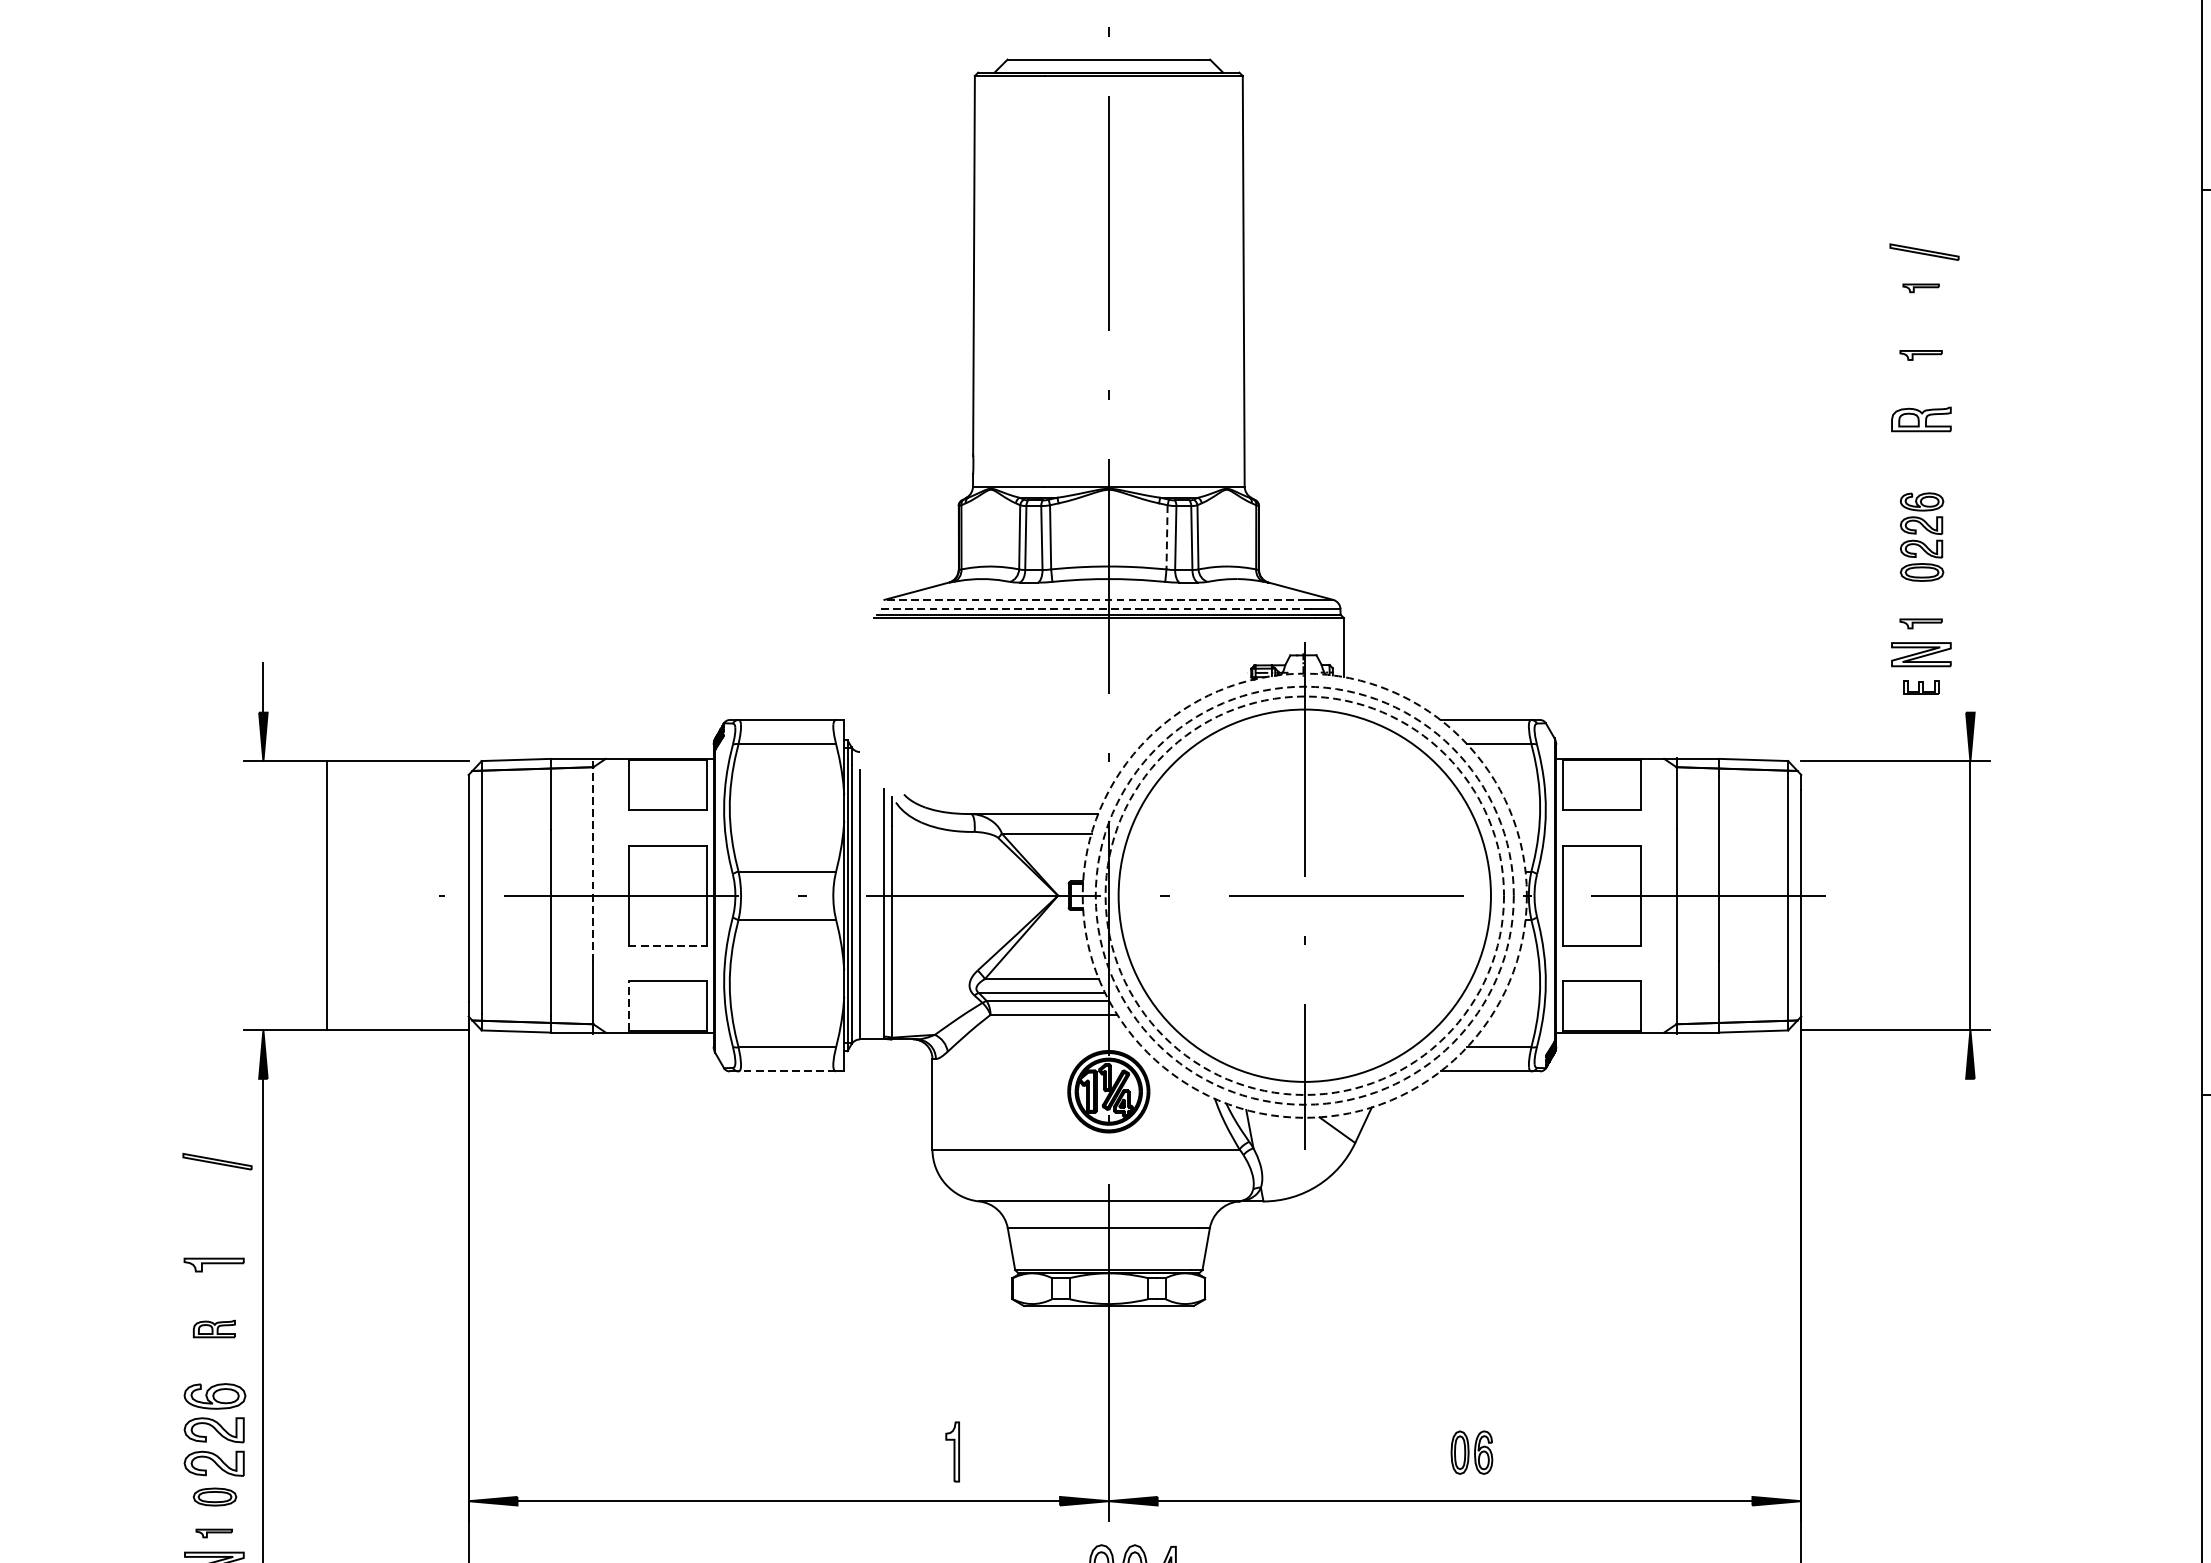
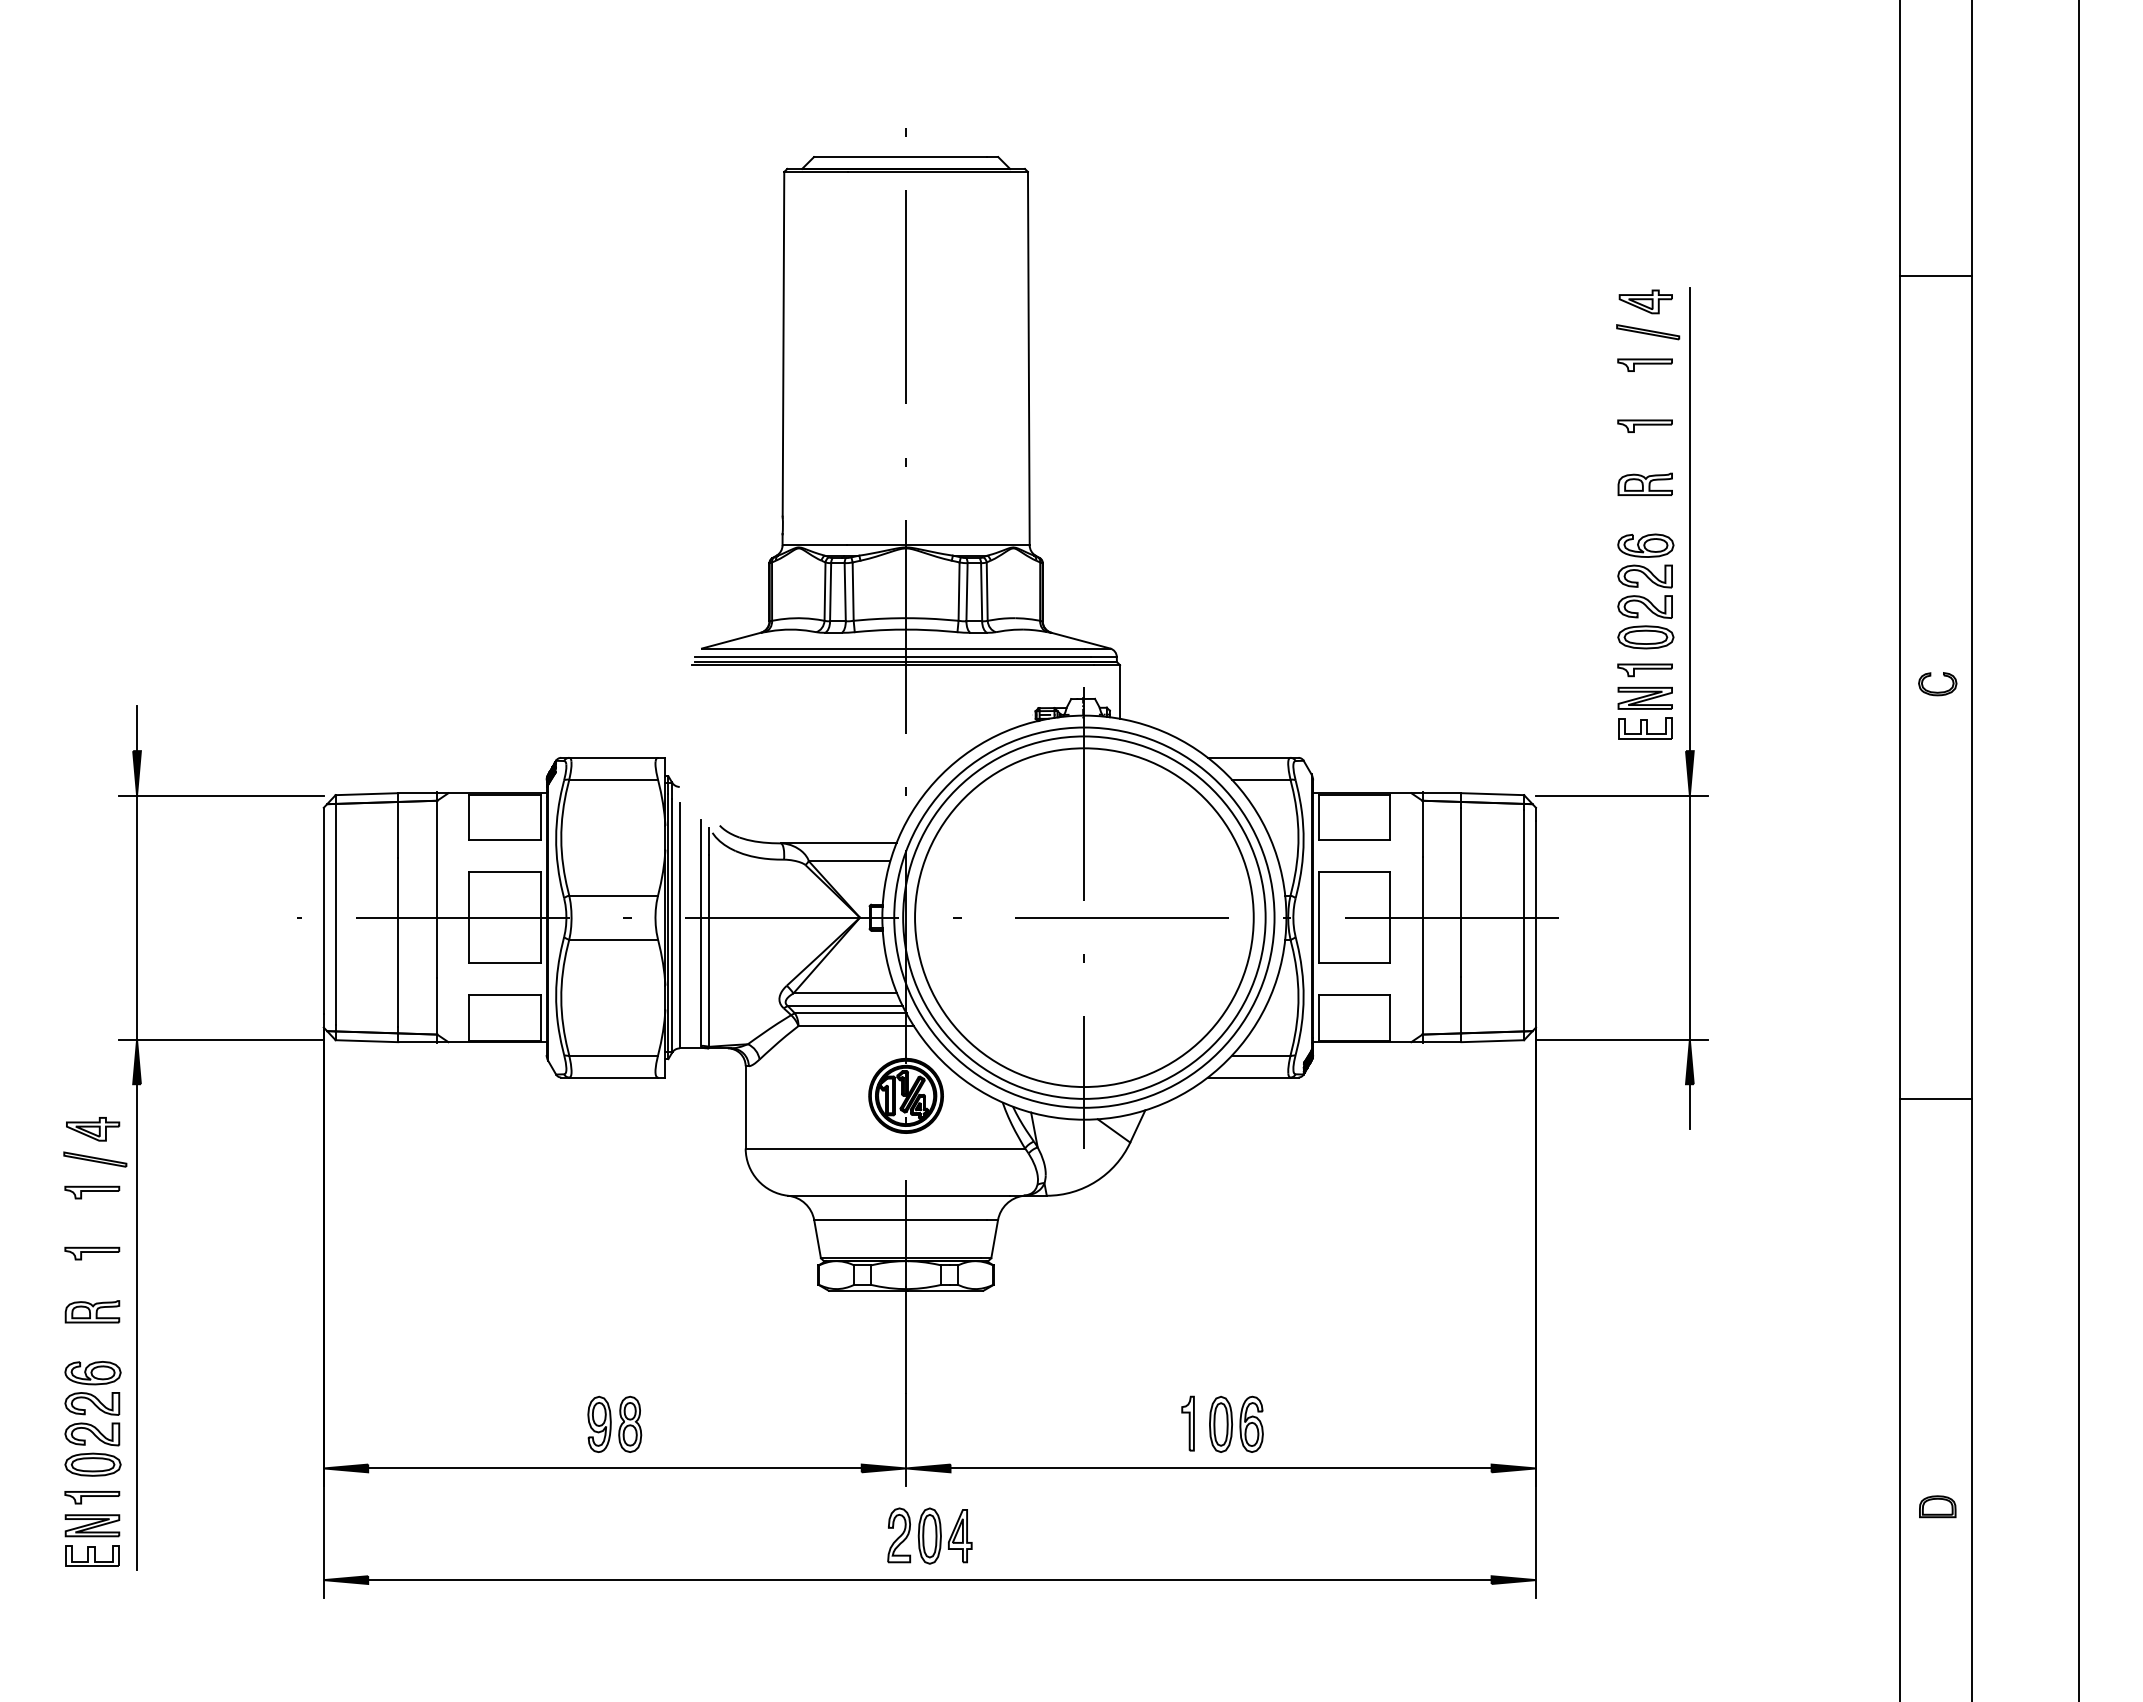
part: (1921, 218) -> (1645, 301), added
part: (1920, 287) -> (1644, 364), size x1.67
part: (1920, 354) -> (1644, 425), size x1.43
line: (1970, 458) -> (1689, 519), added
part: (1921, 537) -> (1645, 591), size x1.43
line: (1167, 538) -> (959, 592), dashed -> solid
line: (1094, 599) -> (893, 648), dashed -> solid
line: (1094, 609) -> (893, 657), dashed -> solid
part: (1920, 624) -> (1644, 670), size x1.43
part: (1921, 687) -> (1645, 728), size x1.67
line: (593, 859) -> (437, 884), dashed -> solid
line: (327, 895) -> (137, 917), moved
circle: (1304, 895) -> (1084, 917), dashed -> solid
circle: (1304, 895) -> (1084, 917), dashed -> solid
circle: (1304, 895) -> (1084, 917), dashed -> solid
line: (668, 946) -> (505, 963), dashed -> solid
line: (628, 1006) -> (469, 1018), dashed -> solid
line: (787, 1071) -> (613, 1077), dashed -> solid
line: (1970, 1103) -> (1689, 1106), added
part: (215, 1128) -> (93, 1129), added
part: (214, 1197) -> (92, 1192), added
part: (214, 1328) -> (92, 1311), size x1.43
part: (788, 1451) -> (614, 1423), added
part: (952, 1451) -> (1187, 1423), moved
part: (1472, 1451) -> (1236, 1423), size x1.43
part: (214, 1496) -> (92, 1464), size x1.43
part: (214, 1533) -> (92, 1497), size x1.67

